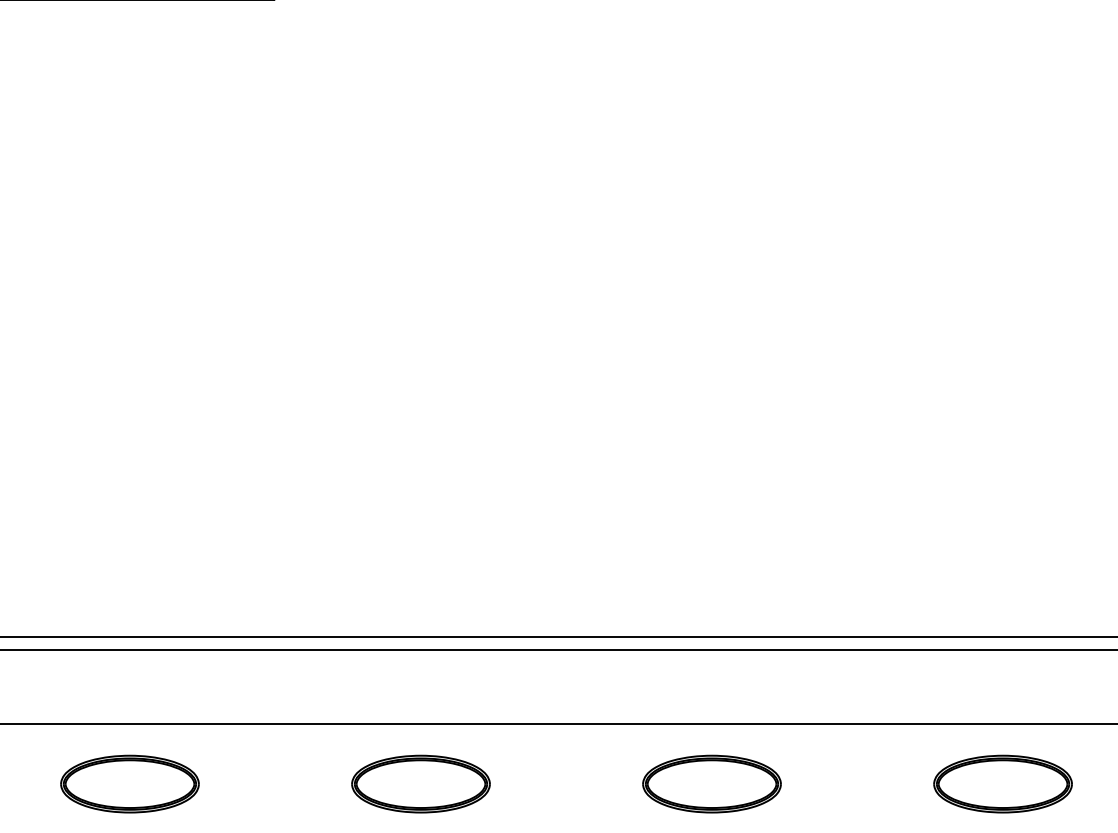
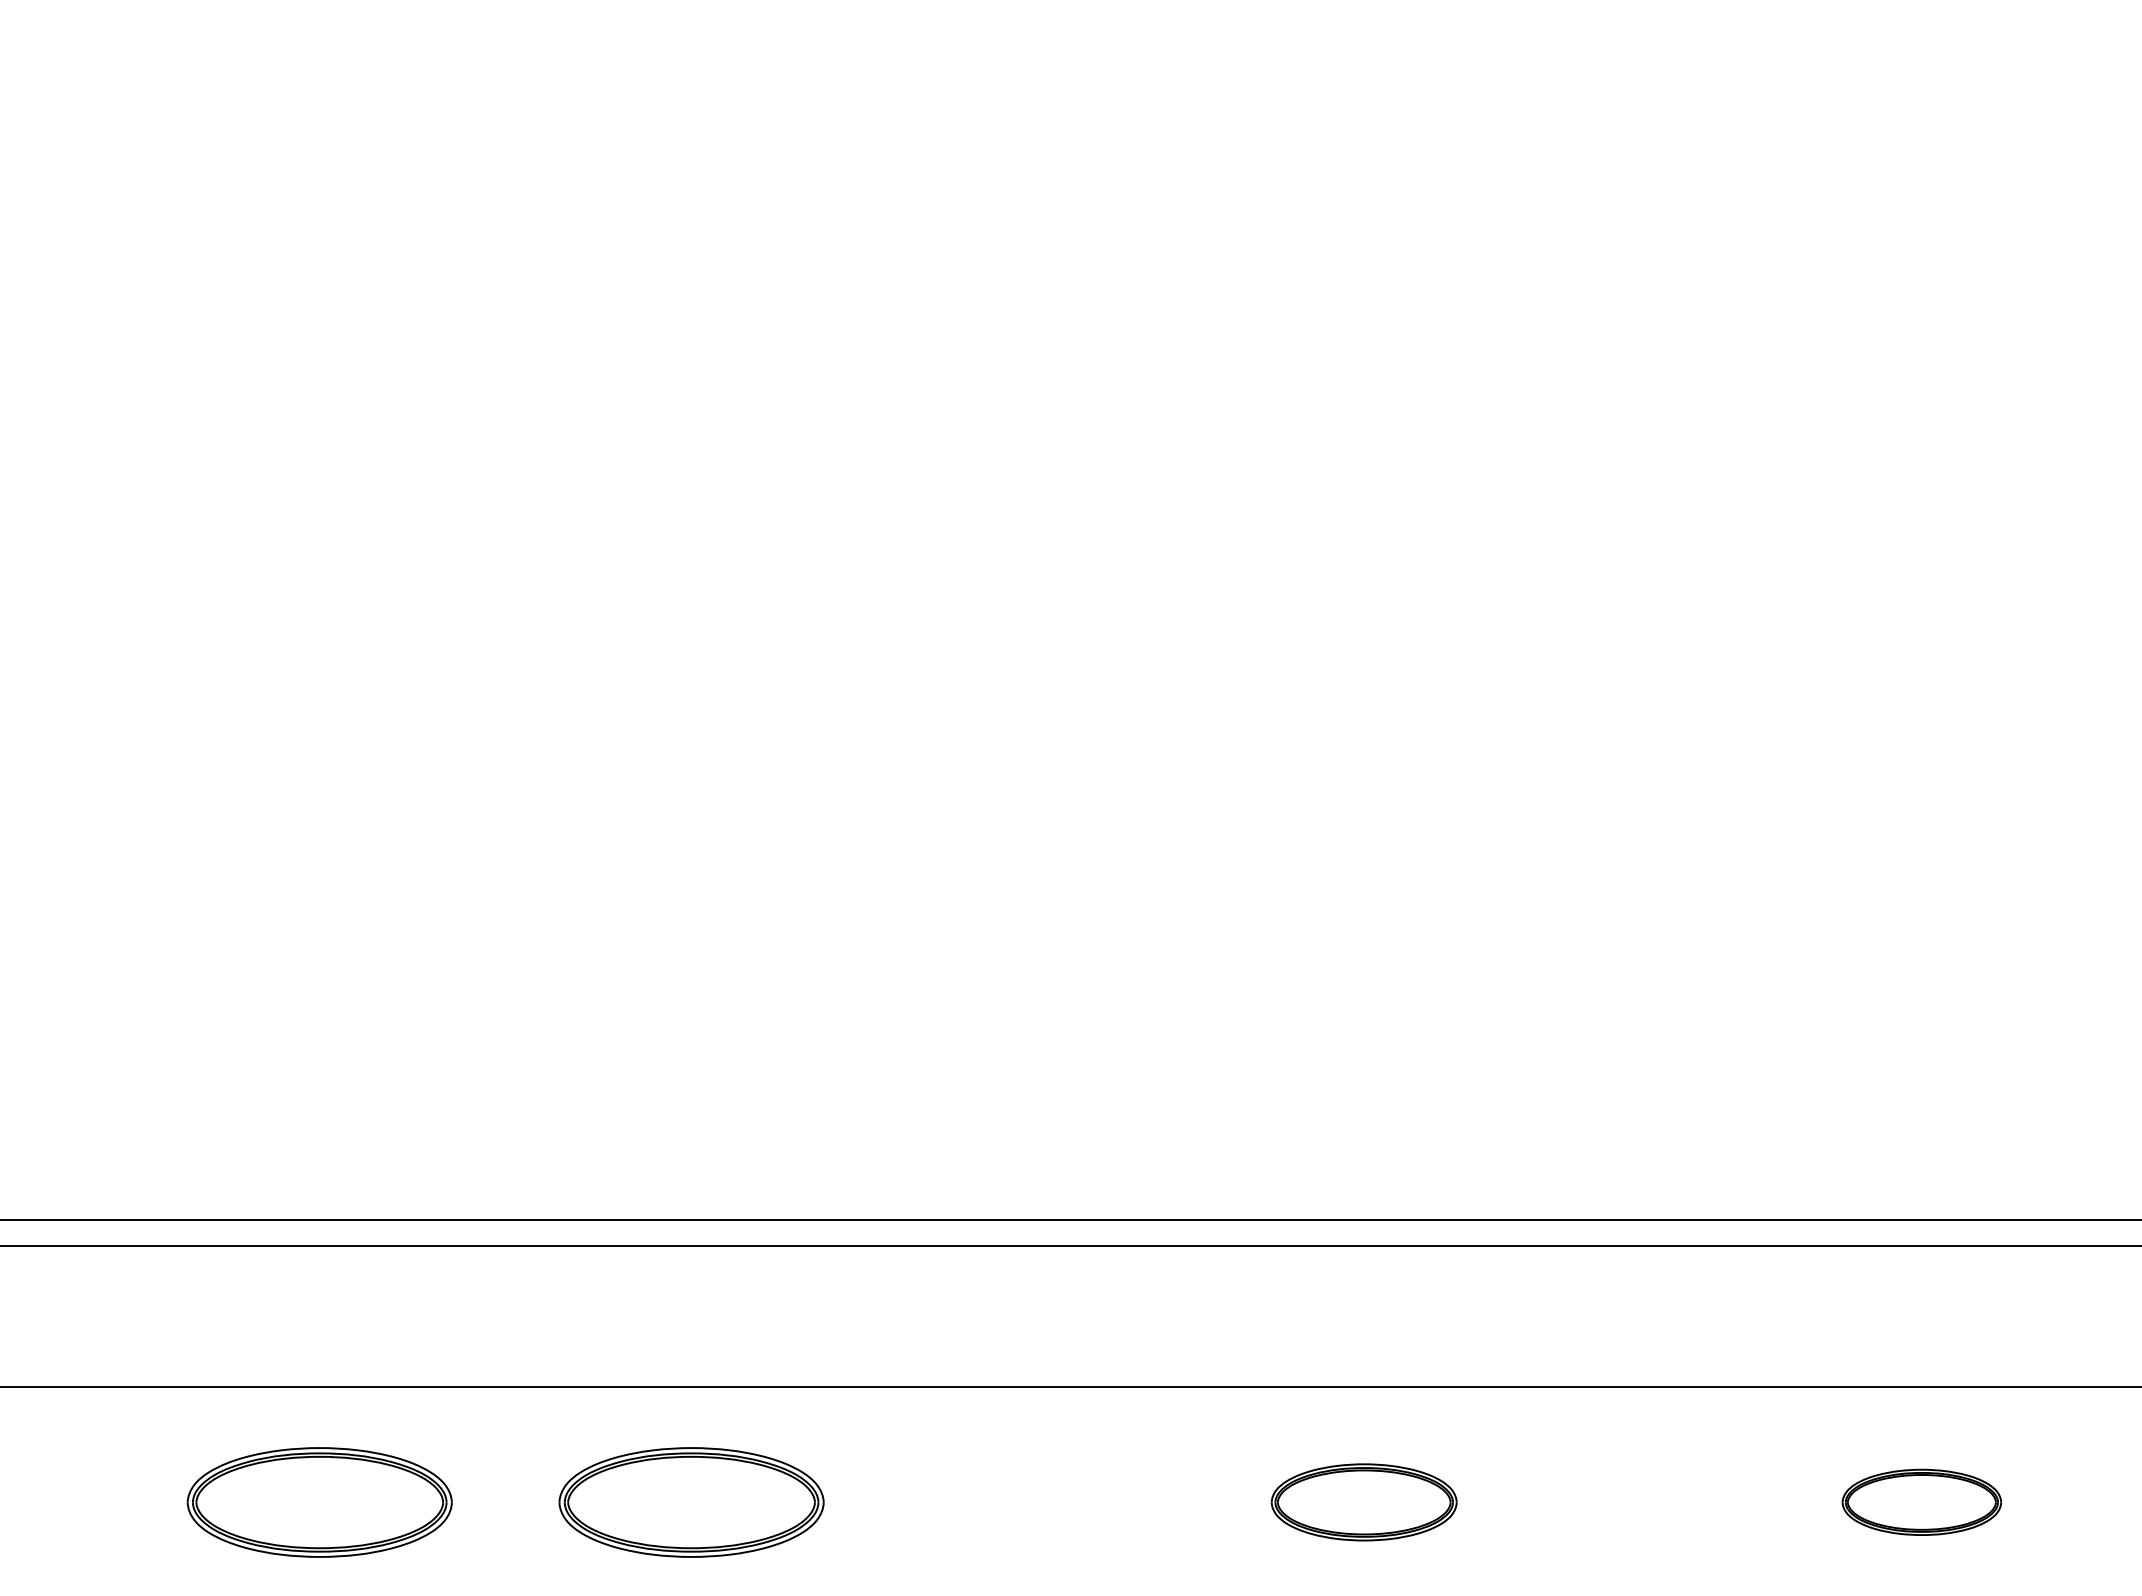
part: (129, 783) -> (318, 1501), moved
part: (420, 783) -> (690, 1501), moved
part: (711, 783) -> (1363, 1501), size x0.7
part: (1002, 783) -> (1920, 1501), size x0.6

